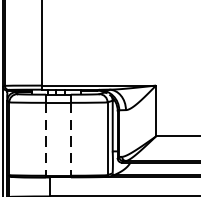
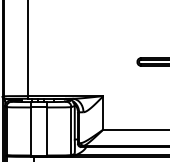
line: (45, 139) -> (30, 131), dashed -> solid
line: (71, 139) -> (47, 131), dashed -> solid

